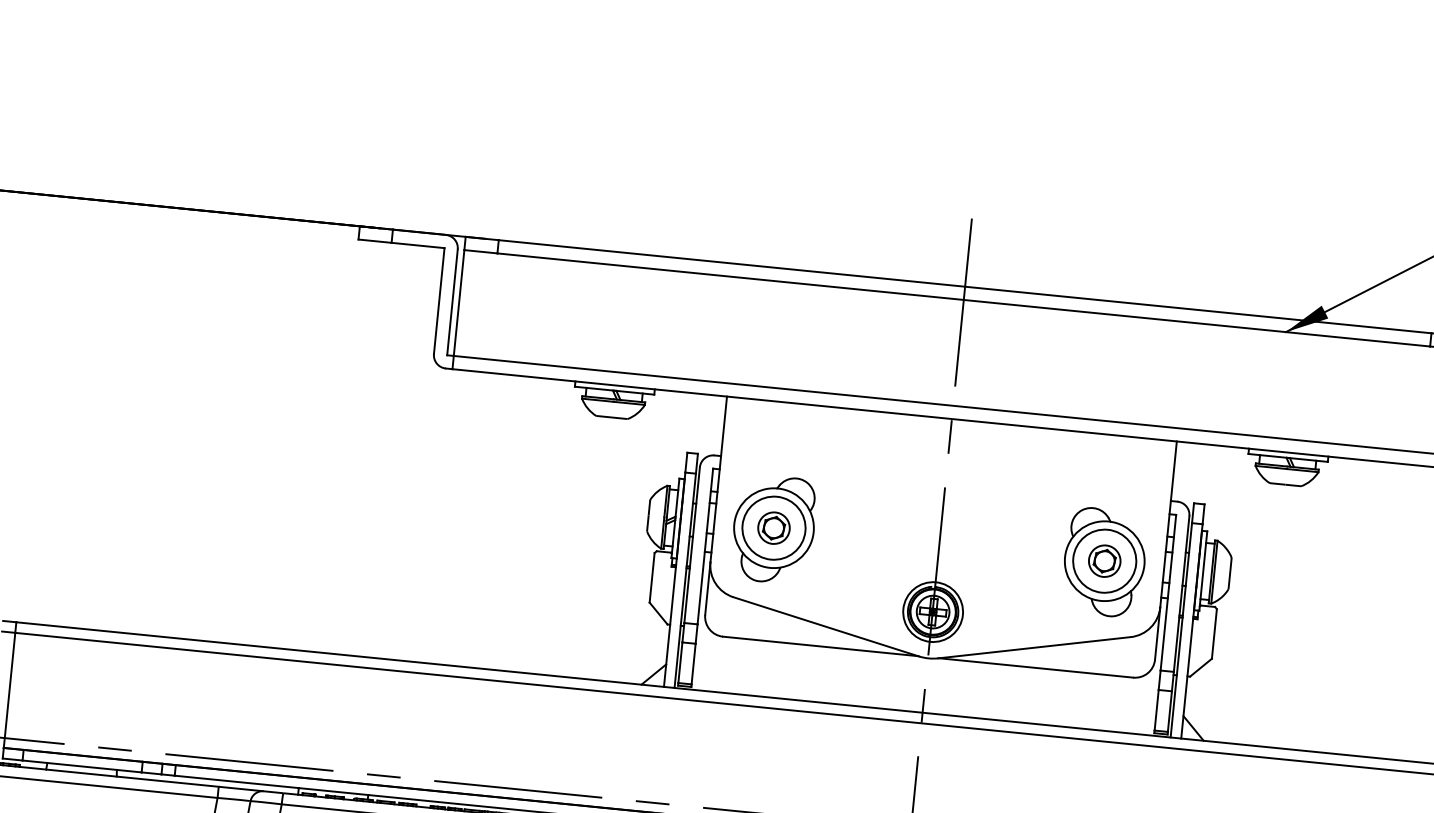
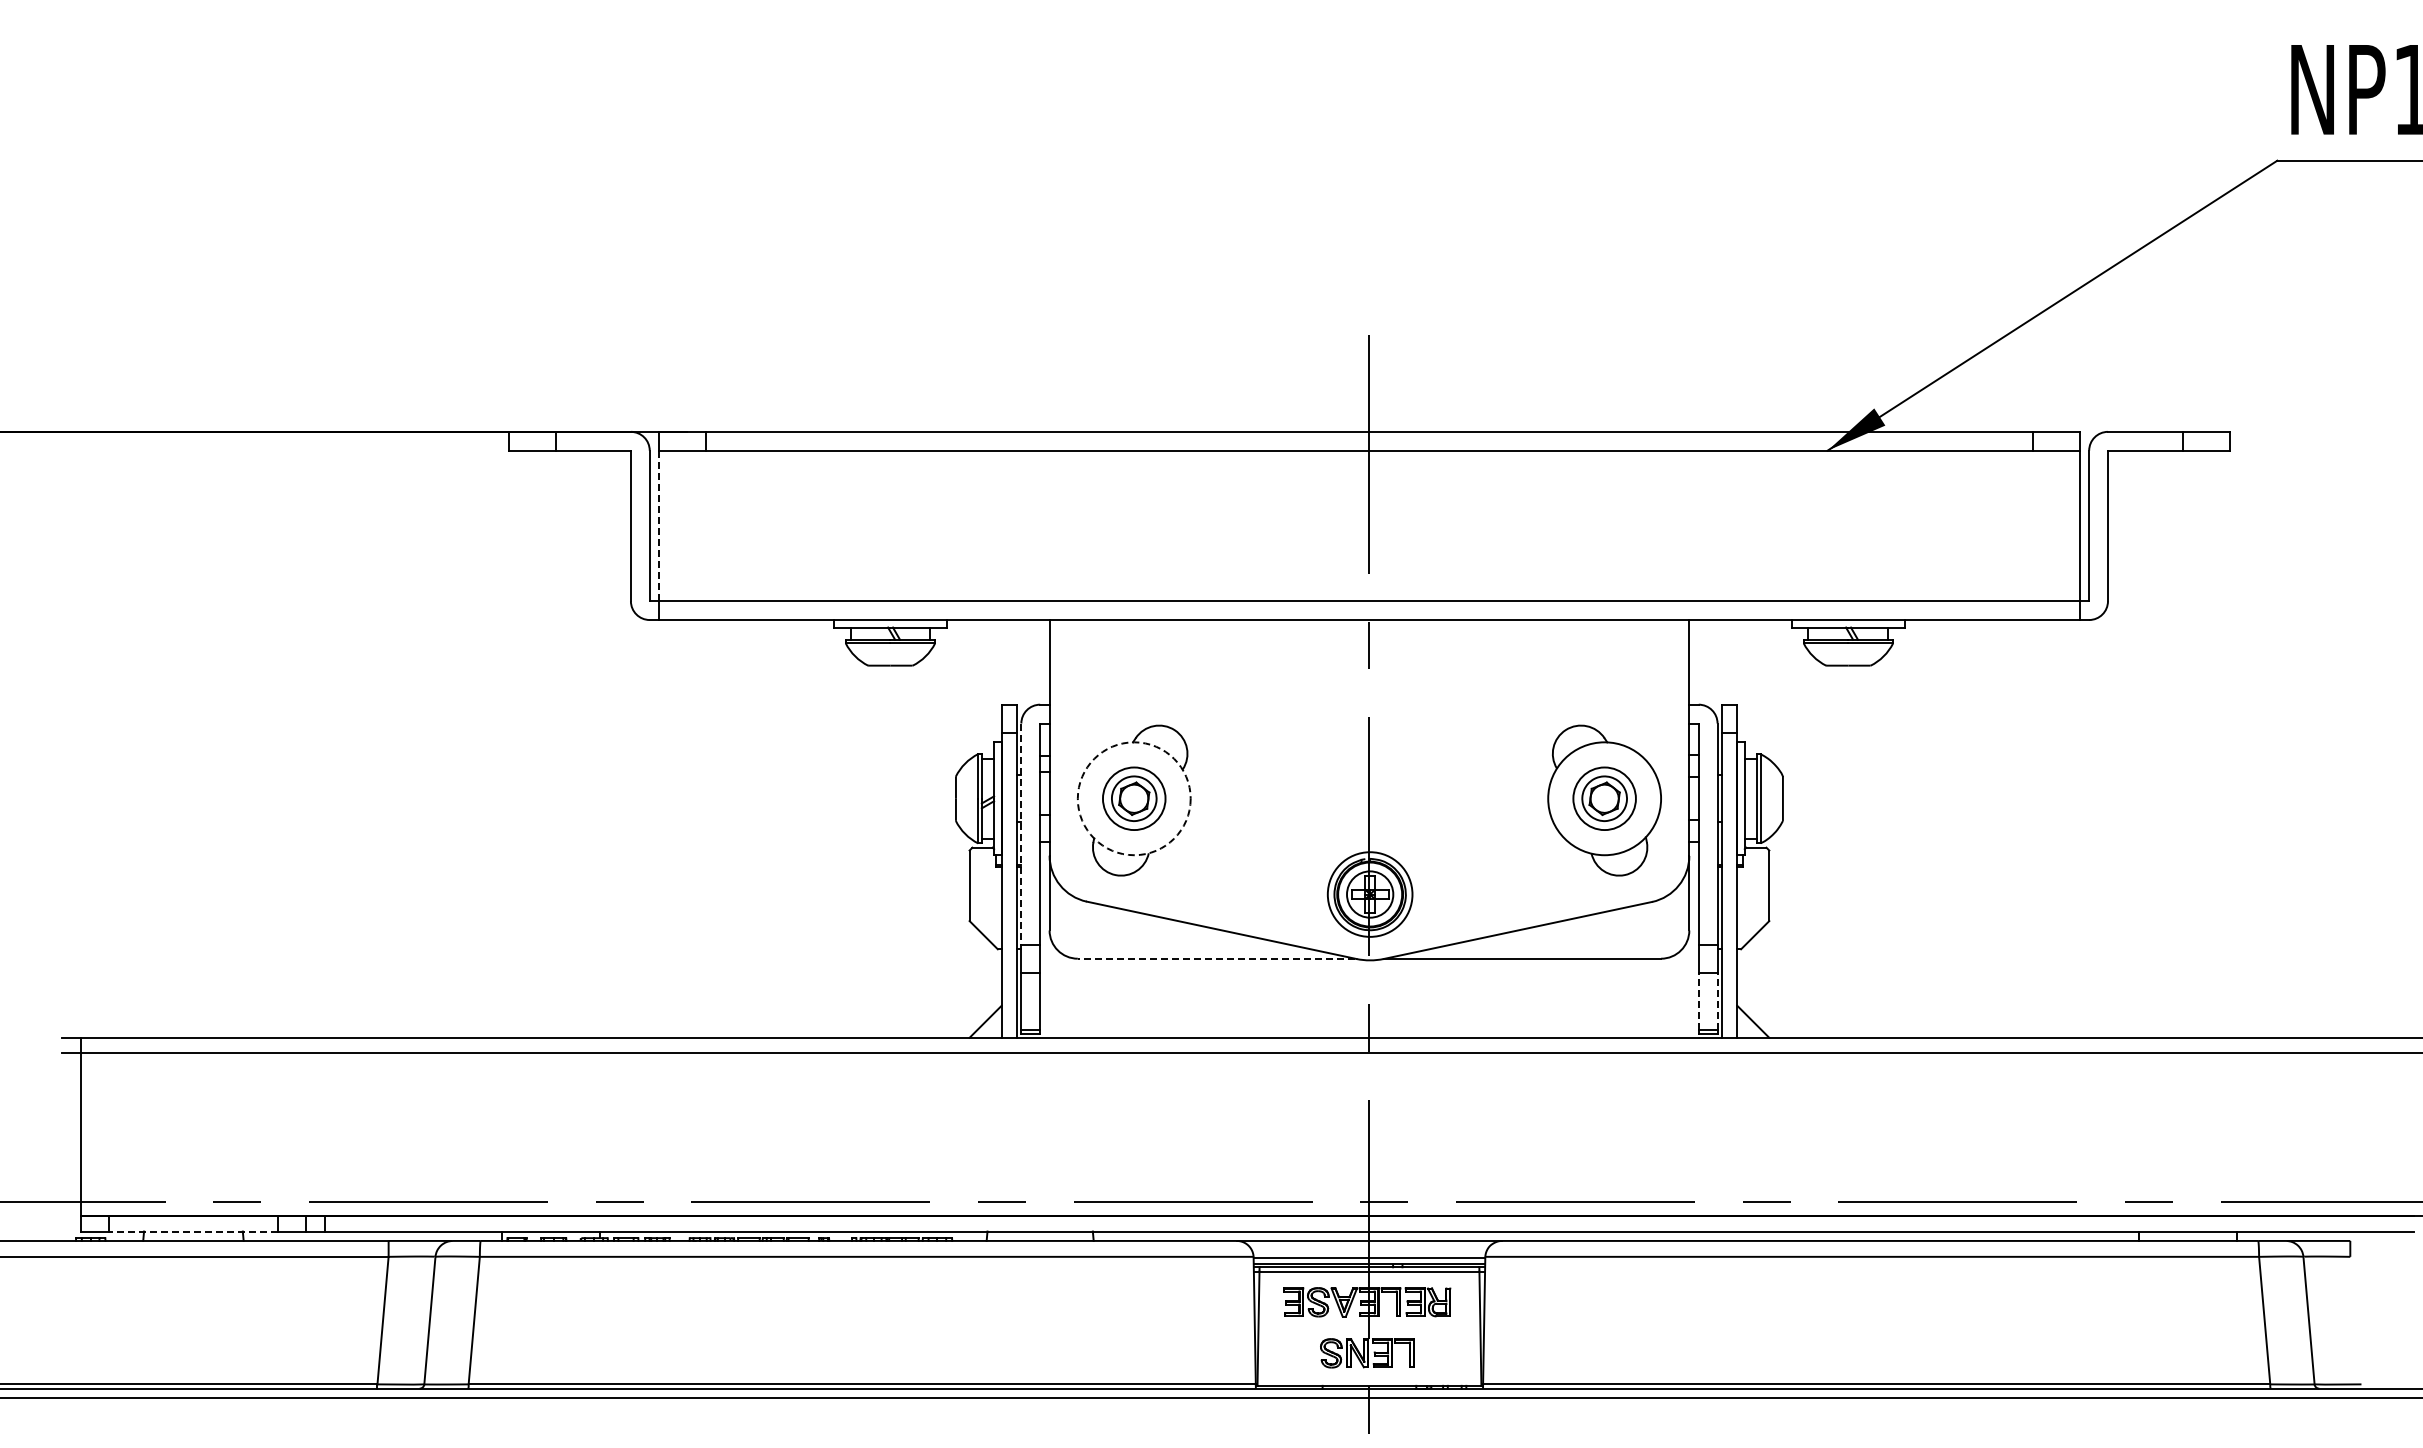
line: (459, 303) -> (659, 526), solid -> dashed
circle: (773, 527) -> (1133, 798), size x0.7
circle: (773, 527) -> (1133, 798), solid -> dashed
line: (692, 545) -> (1021, 834), solid -> dashed
circle: (1104, 561) -> (1604, 798), size x0.7
line: (820, 646) -> (1216, 958), solid -> dashed
line: (1156, 710) -> (1698, 1001), solid -> dashed
line: (1169, 711) -> (1717, 1001), solid -> dashed
line: (82, 766) -> (193, 1231), solid -> dashed

